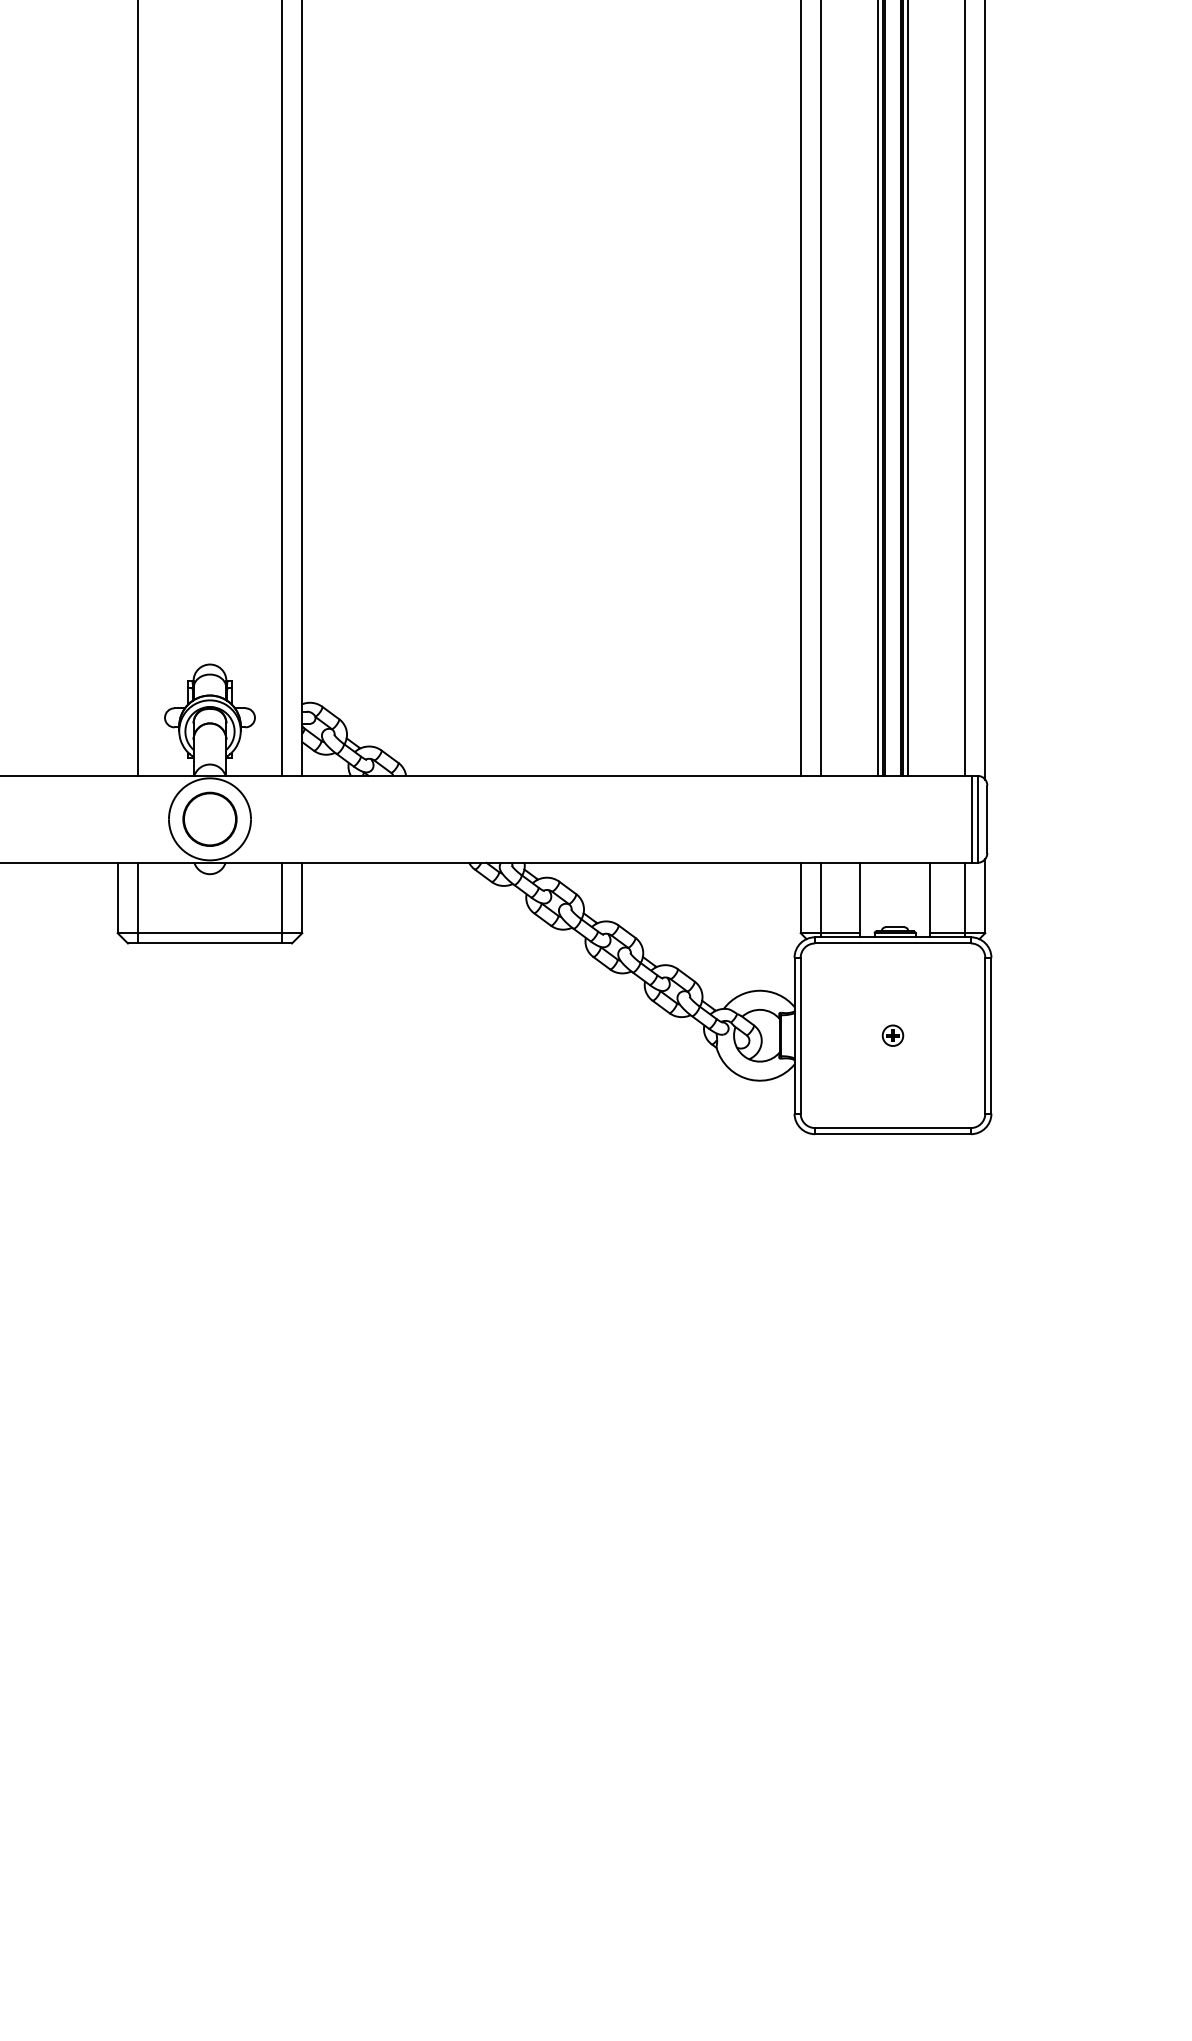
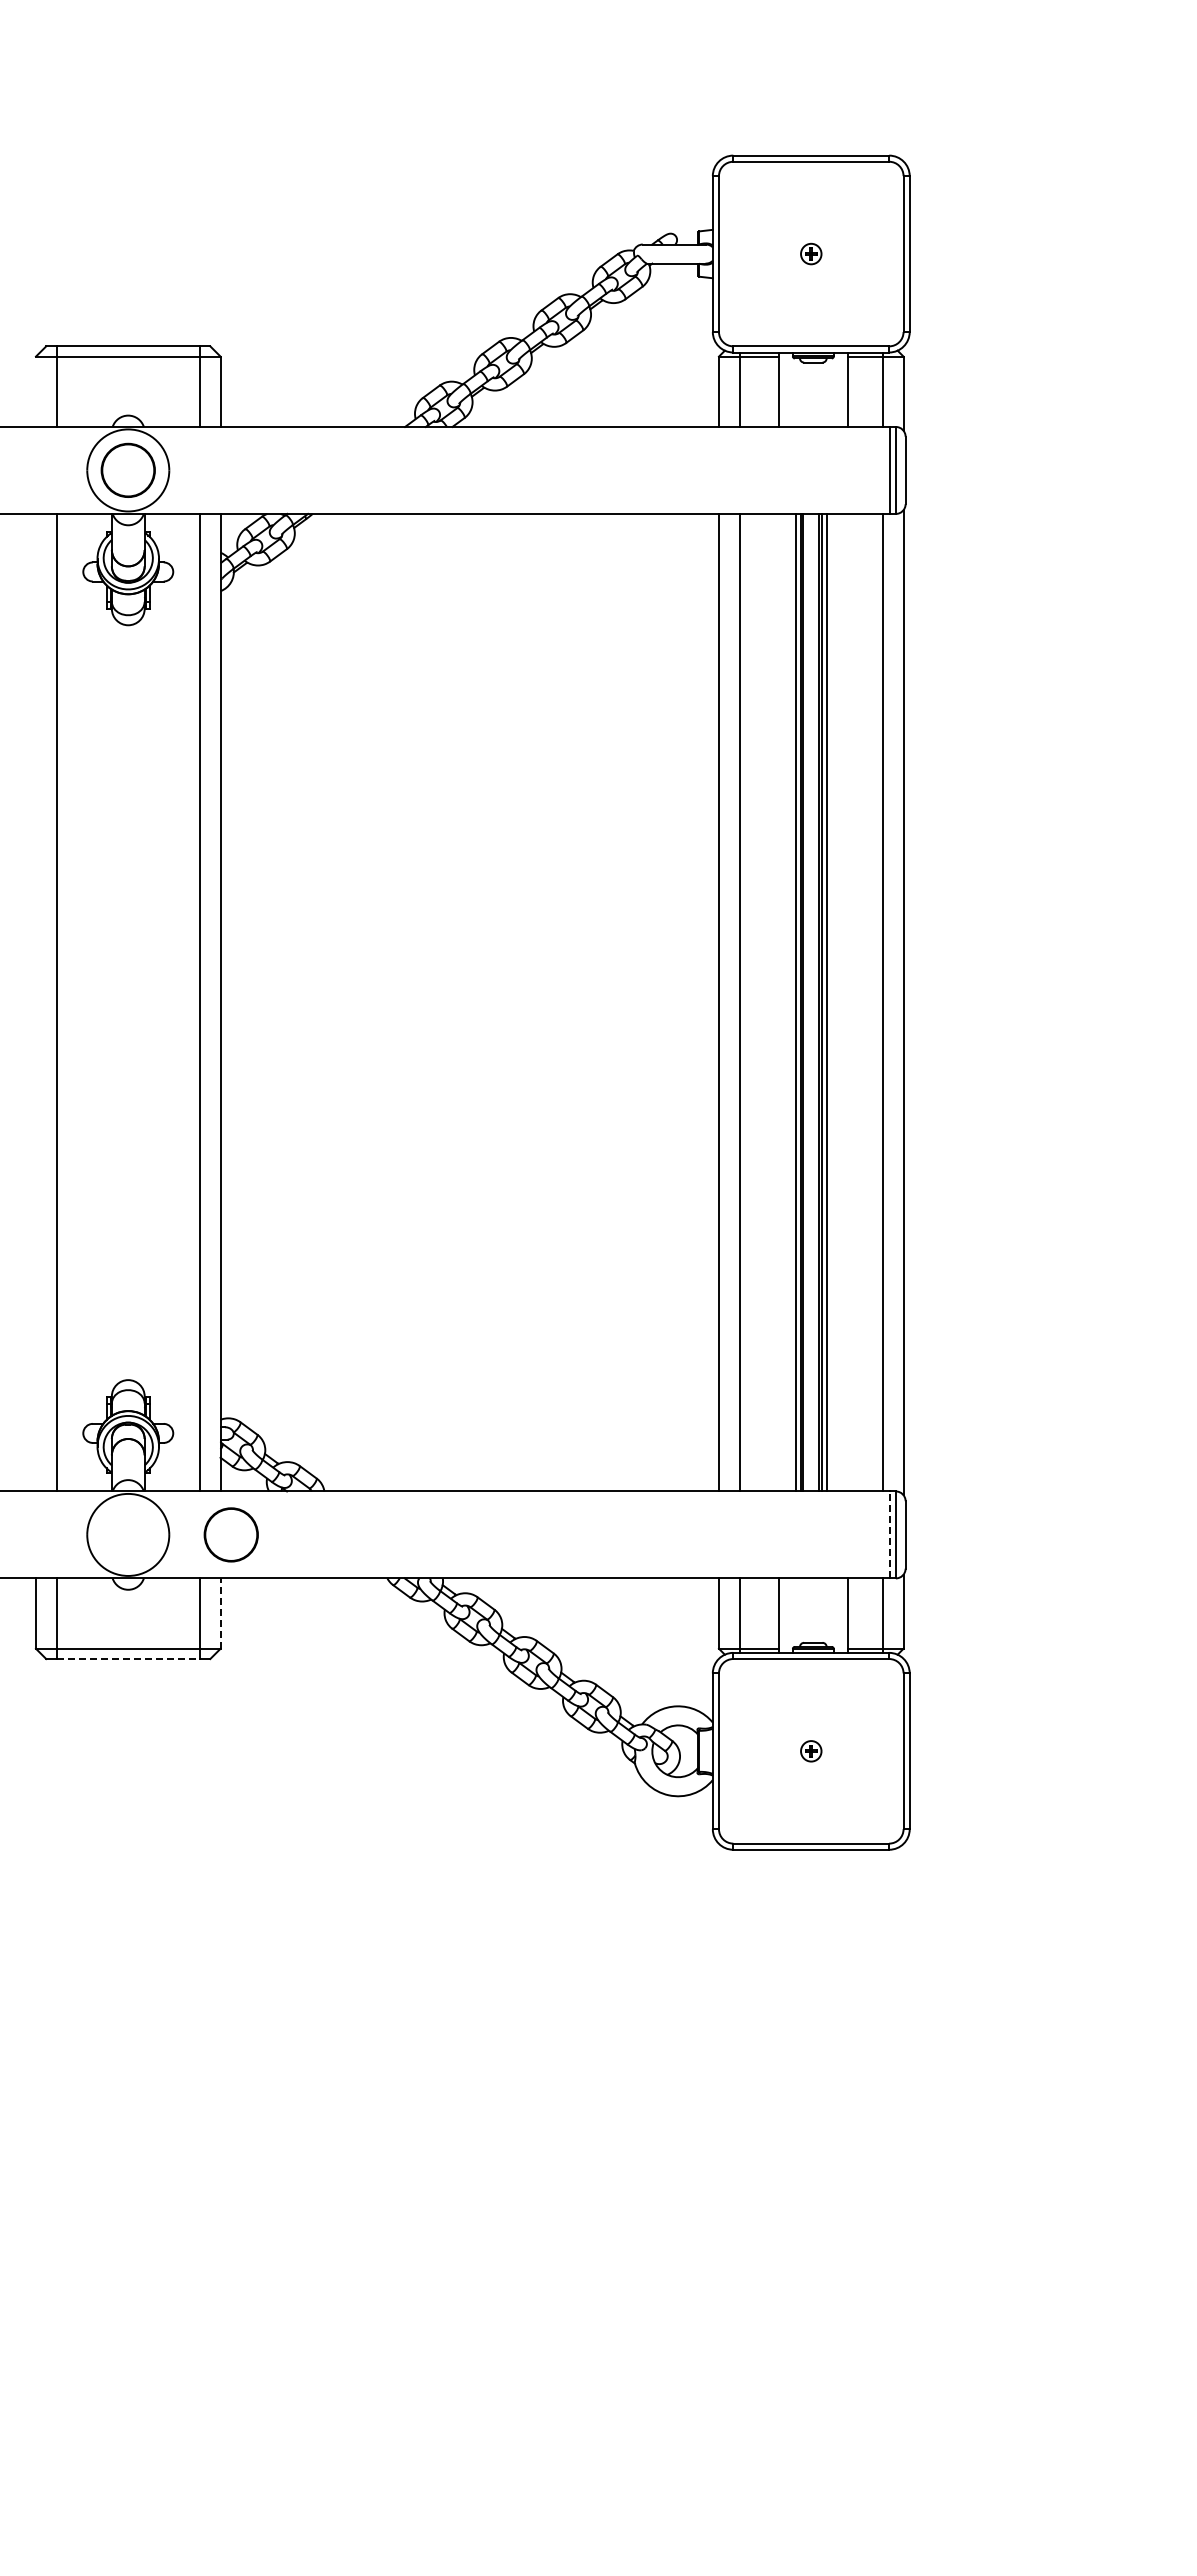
circle: (209, 818) -> (230, 1534), moved
line: (972, 818) -> (890, 1534), solid -> dashed
line: (302, 897) -> (220, 1613), solid -> dashed
line: (210, 943) -> (128, 1659), solid -> dashed

